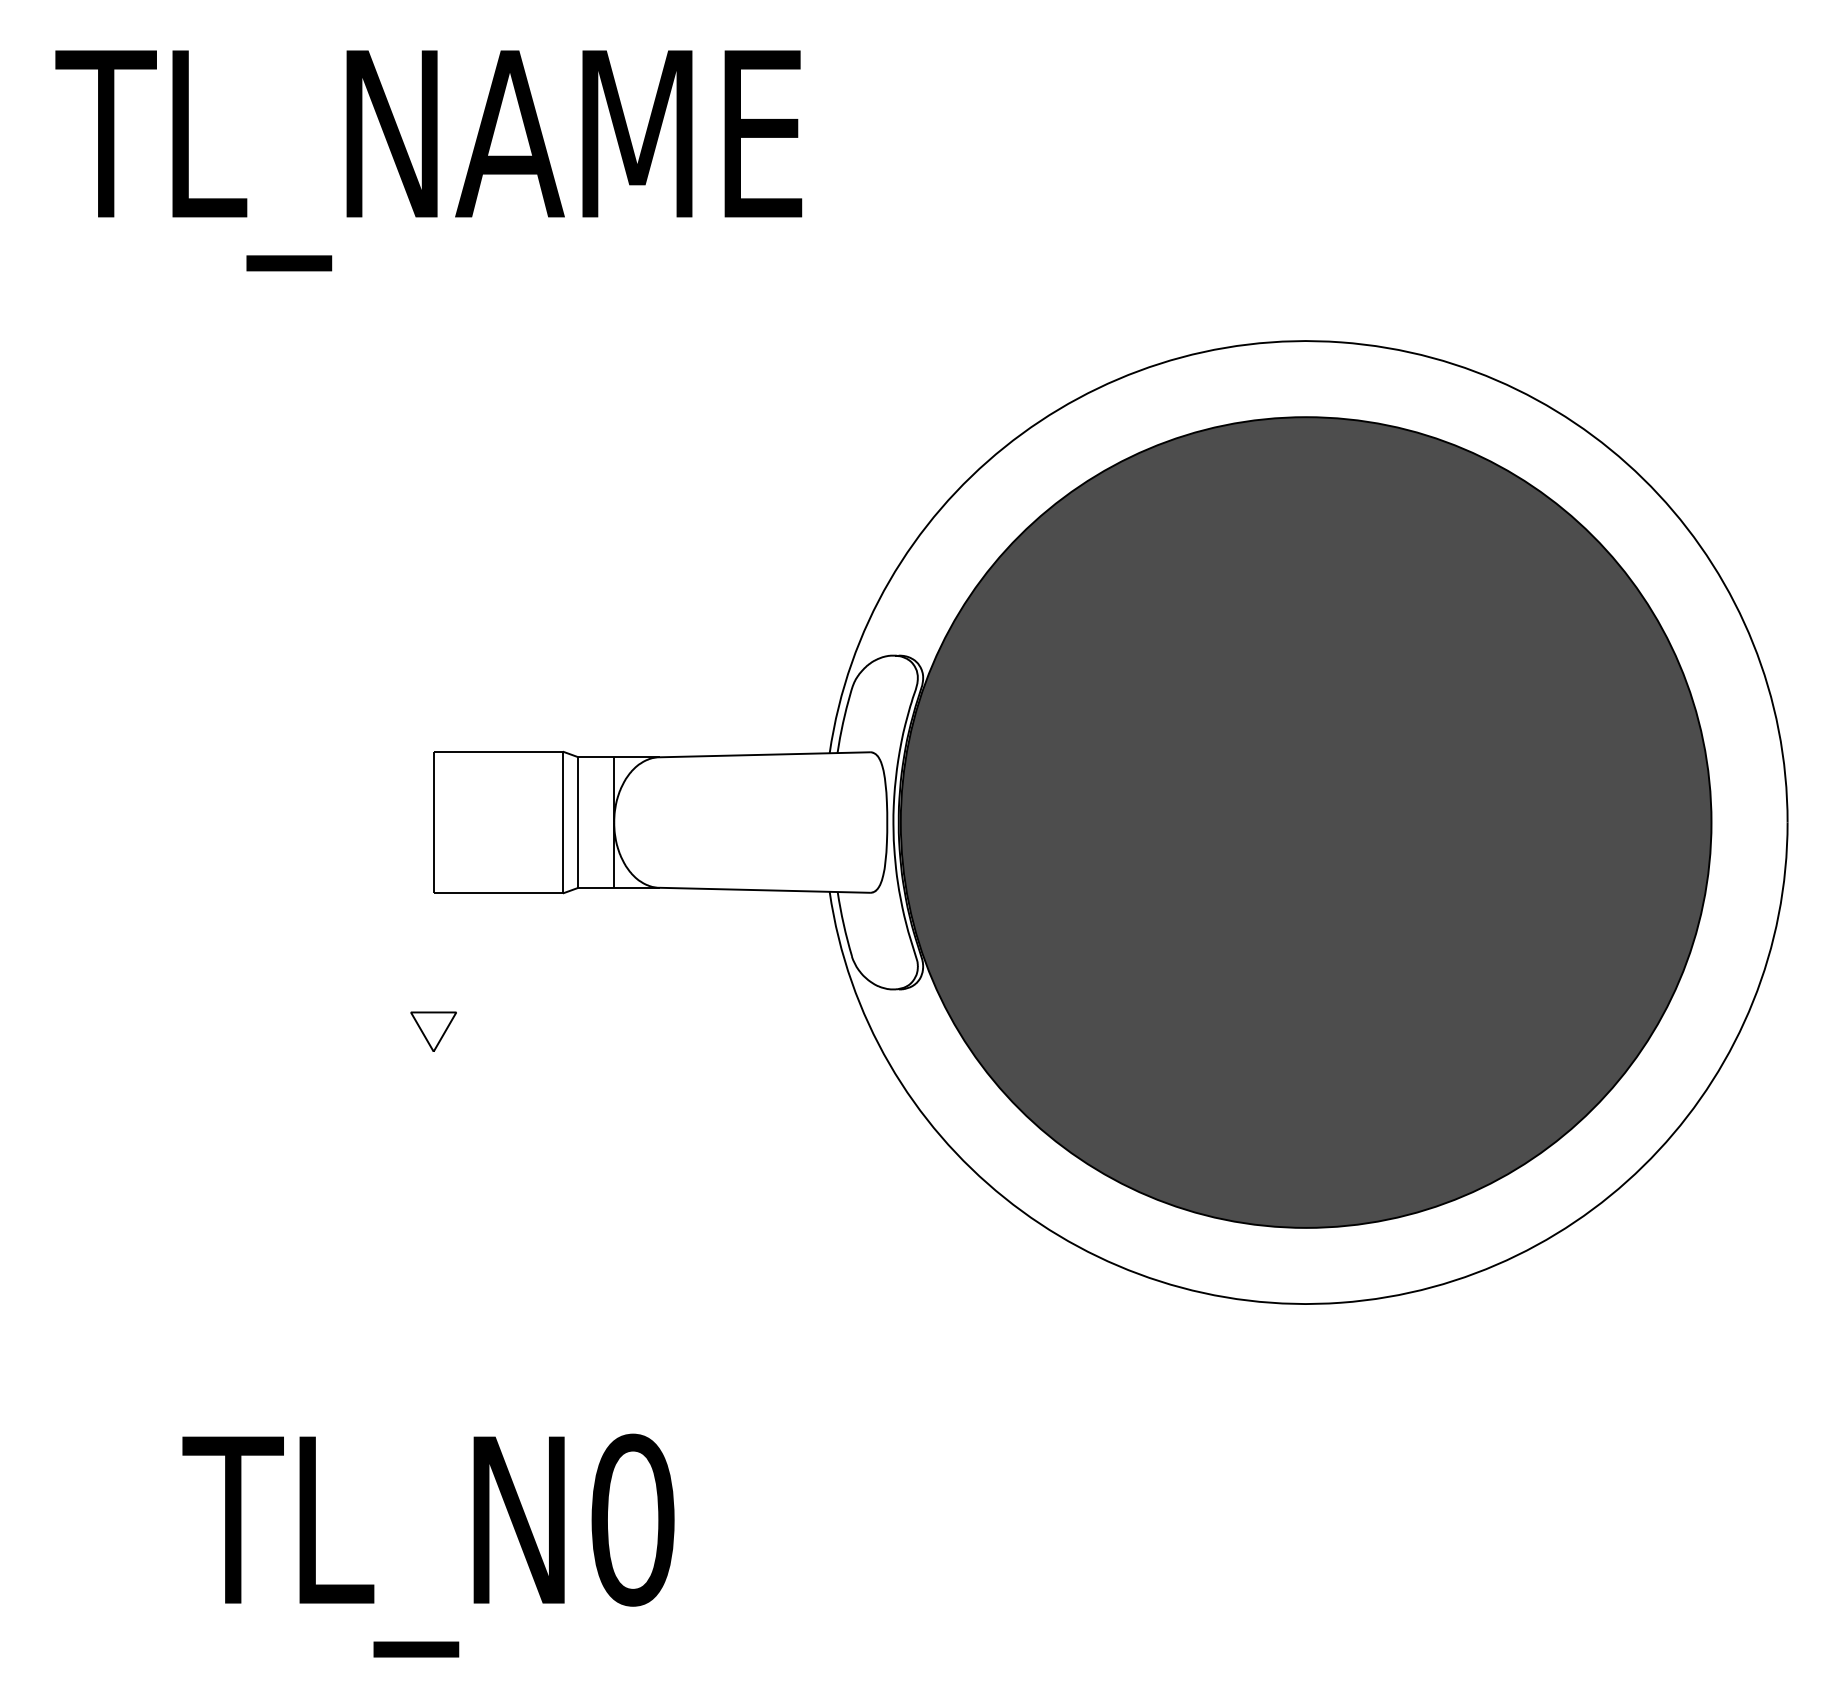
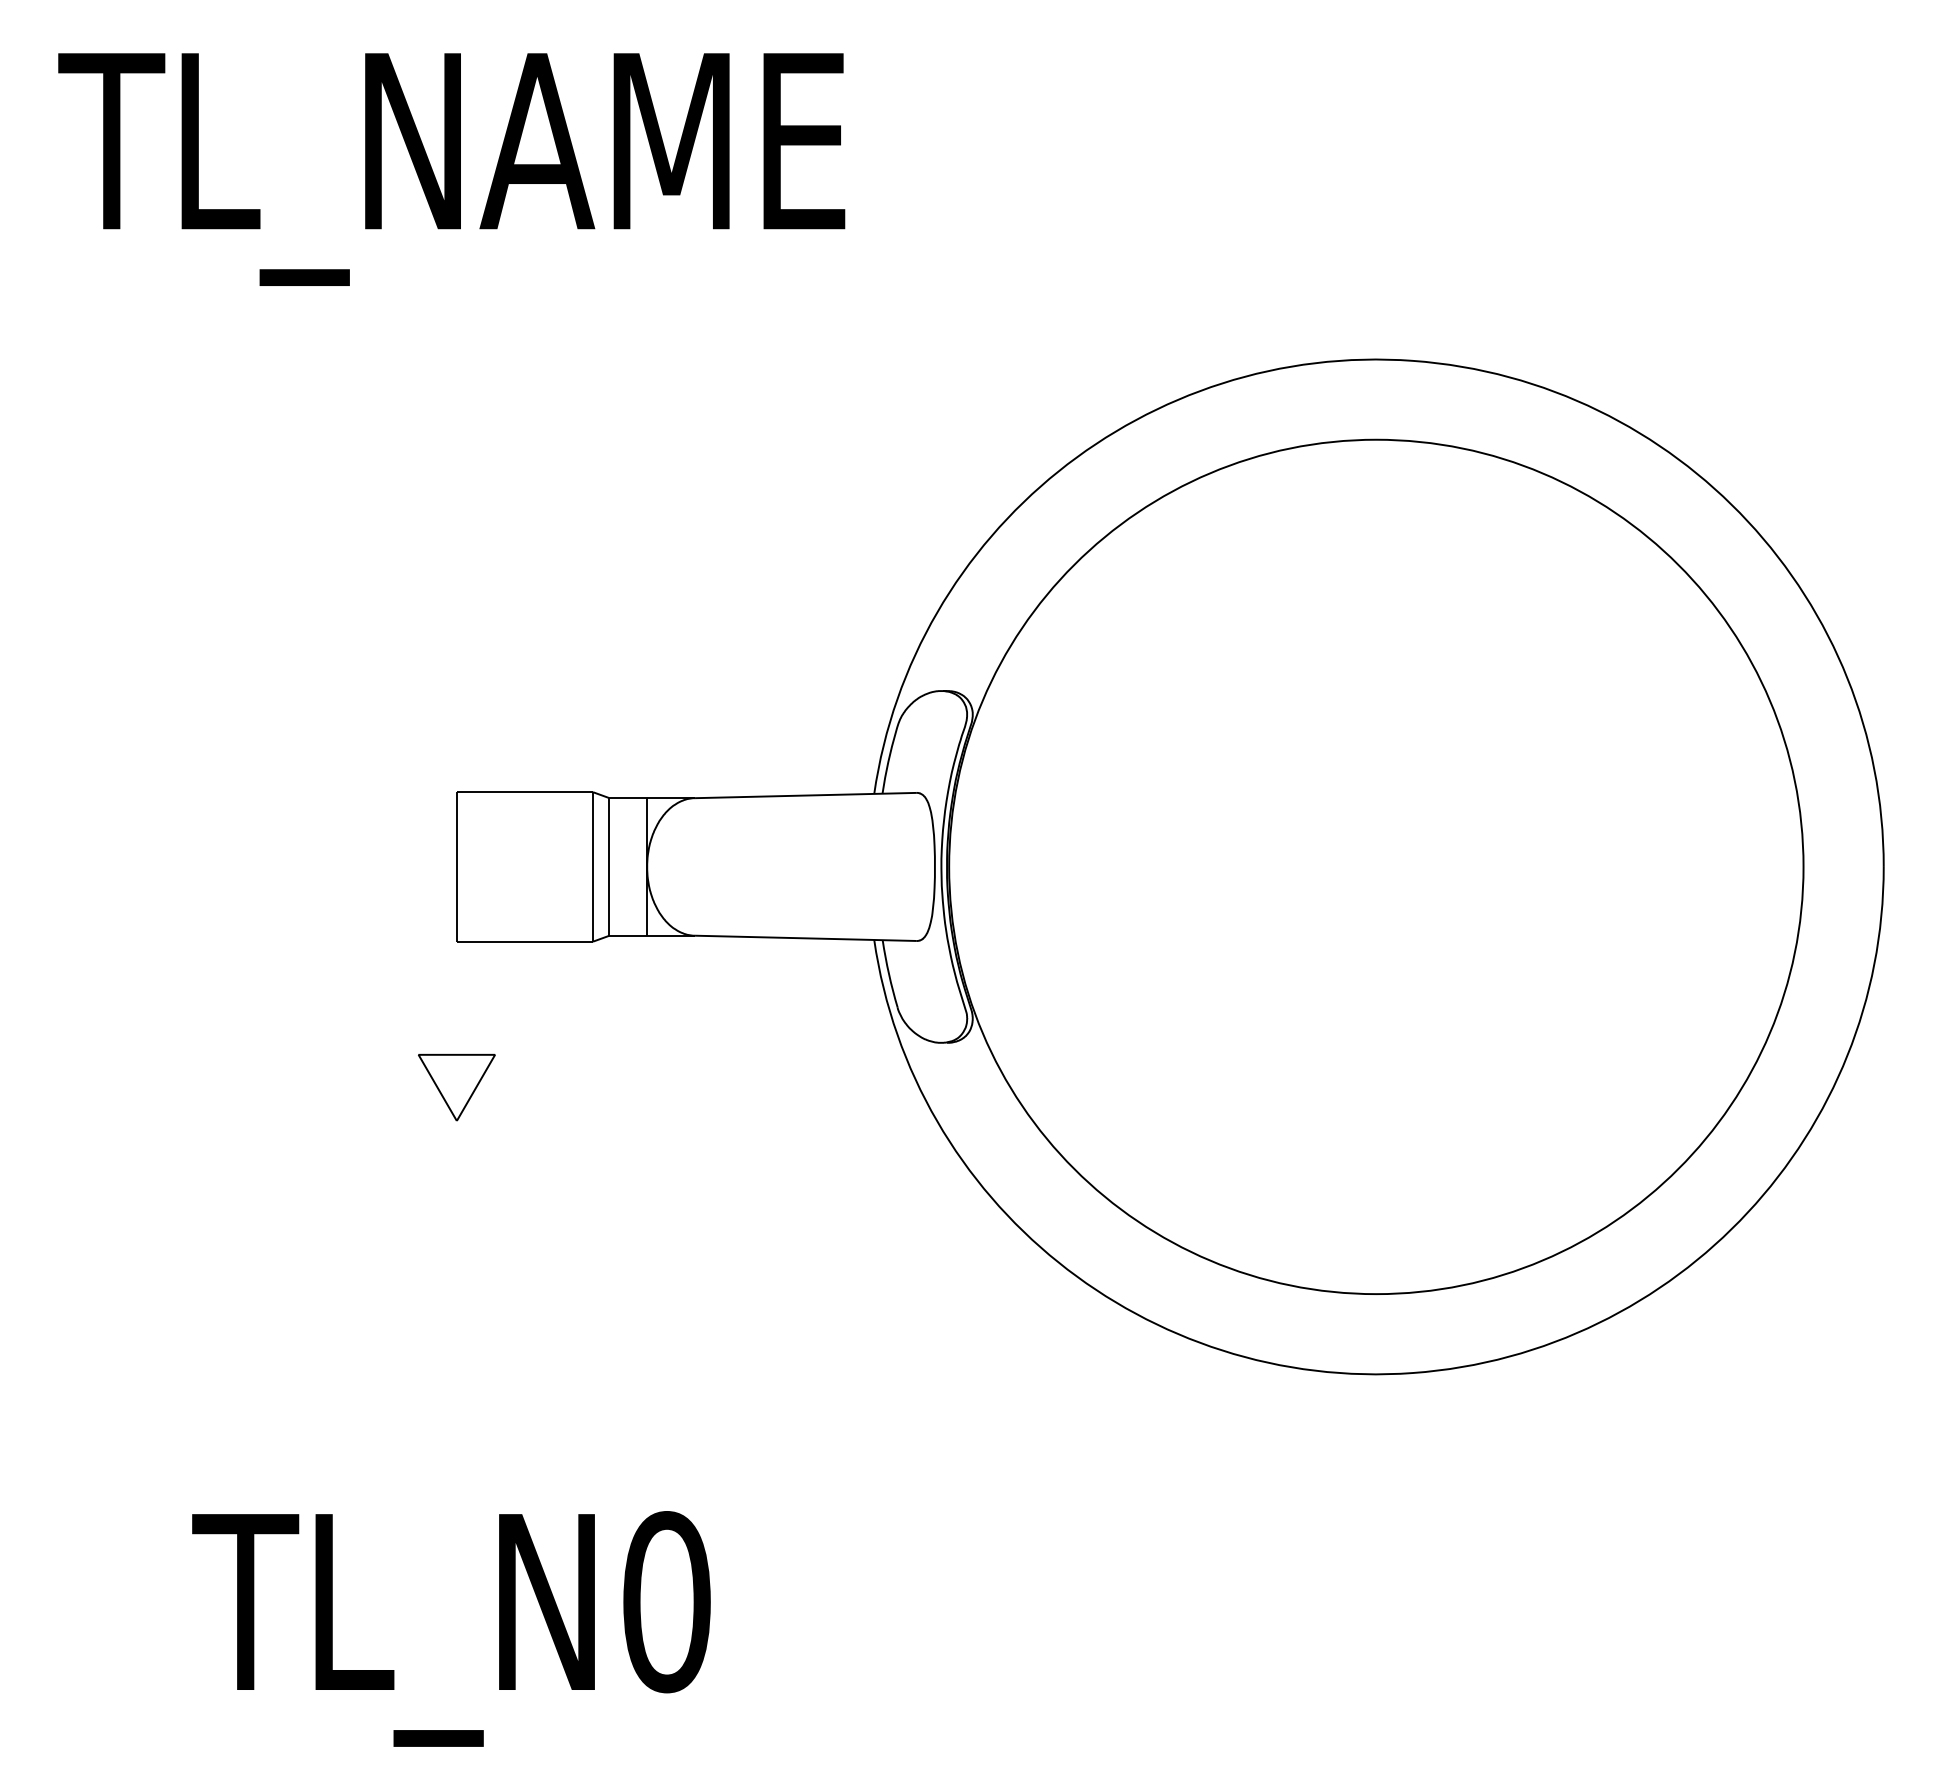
fill: (1306, 822) -> (1376, 866), removed
part: (433, 1031) -> (456, 1087), size x1.6

